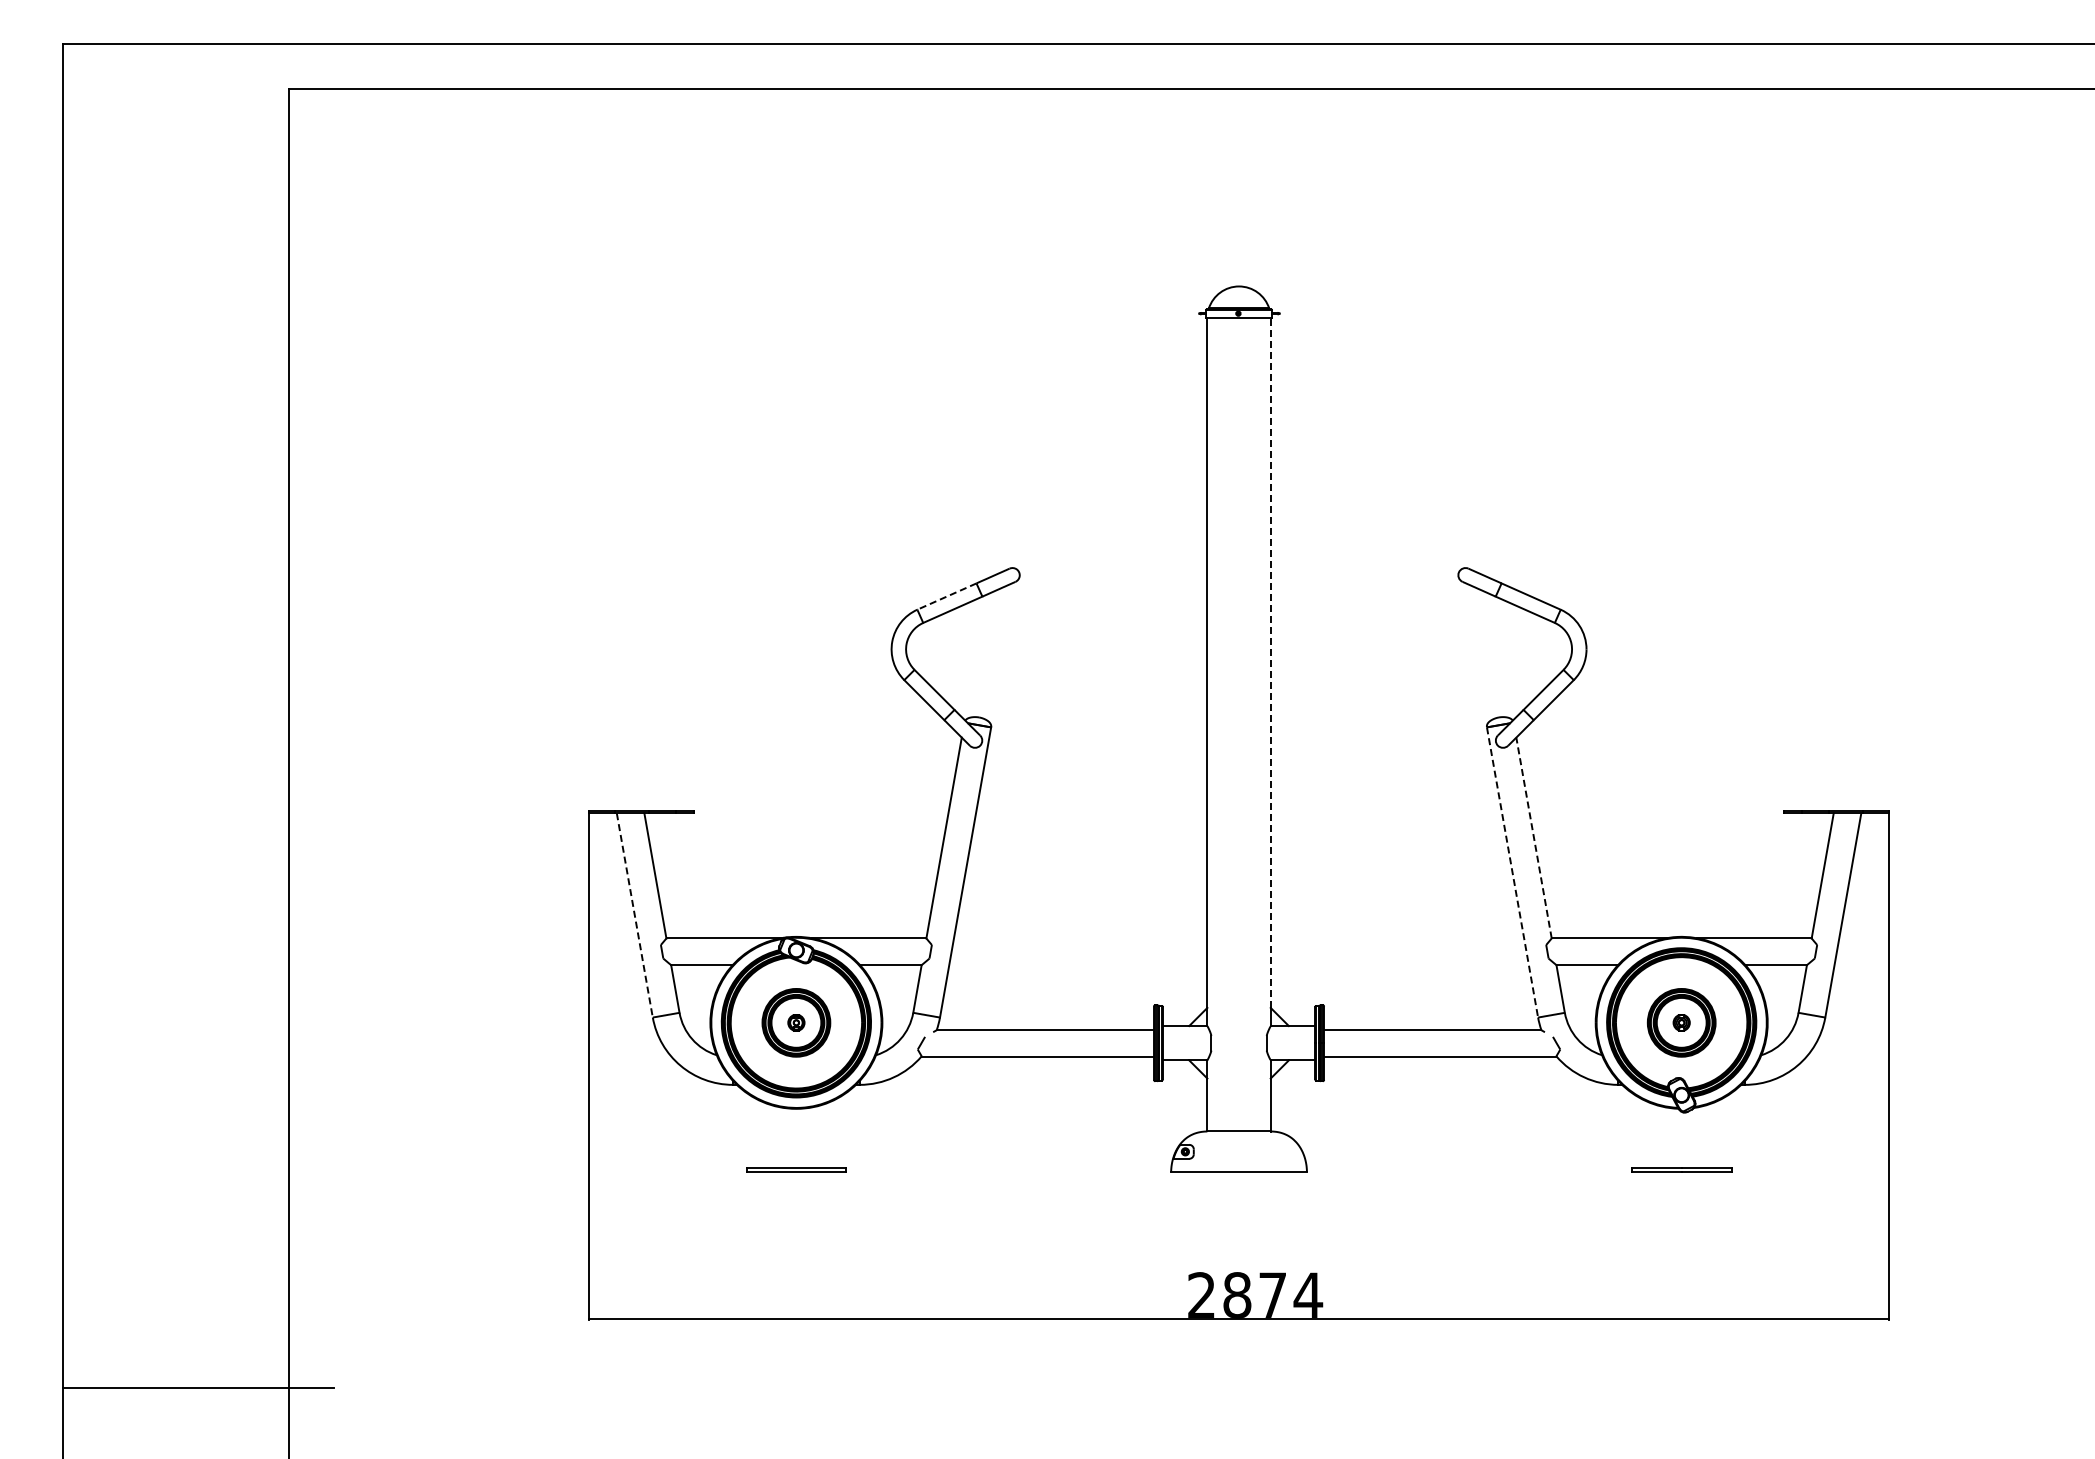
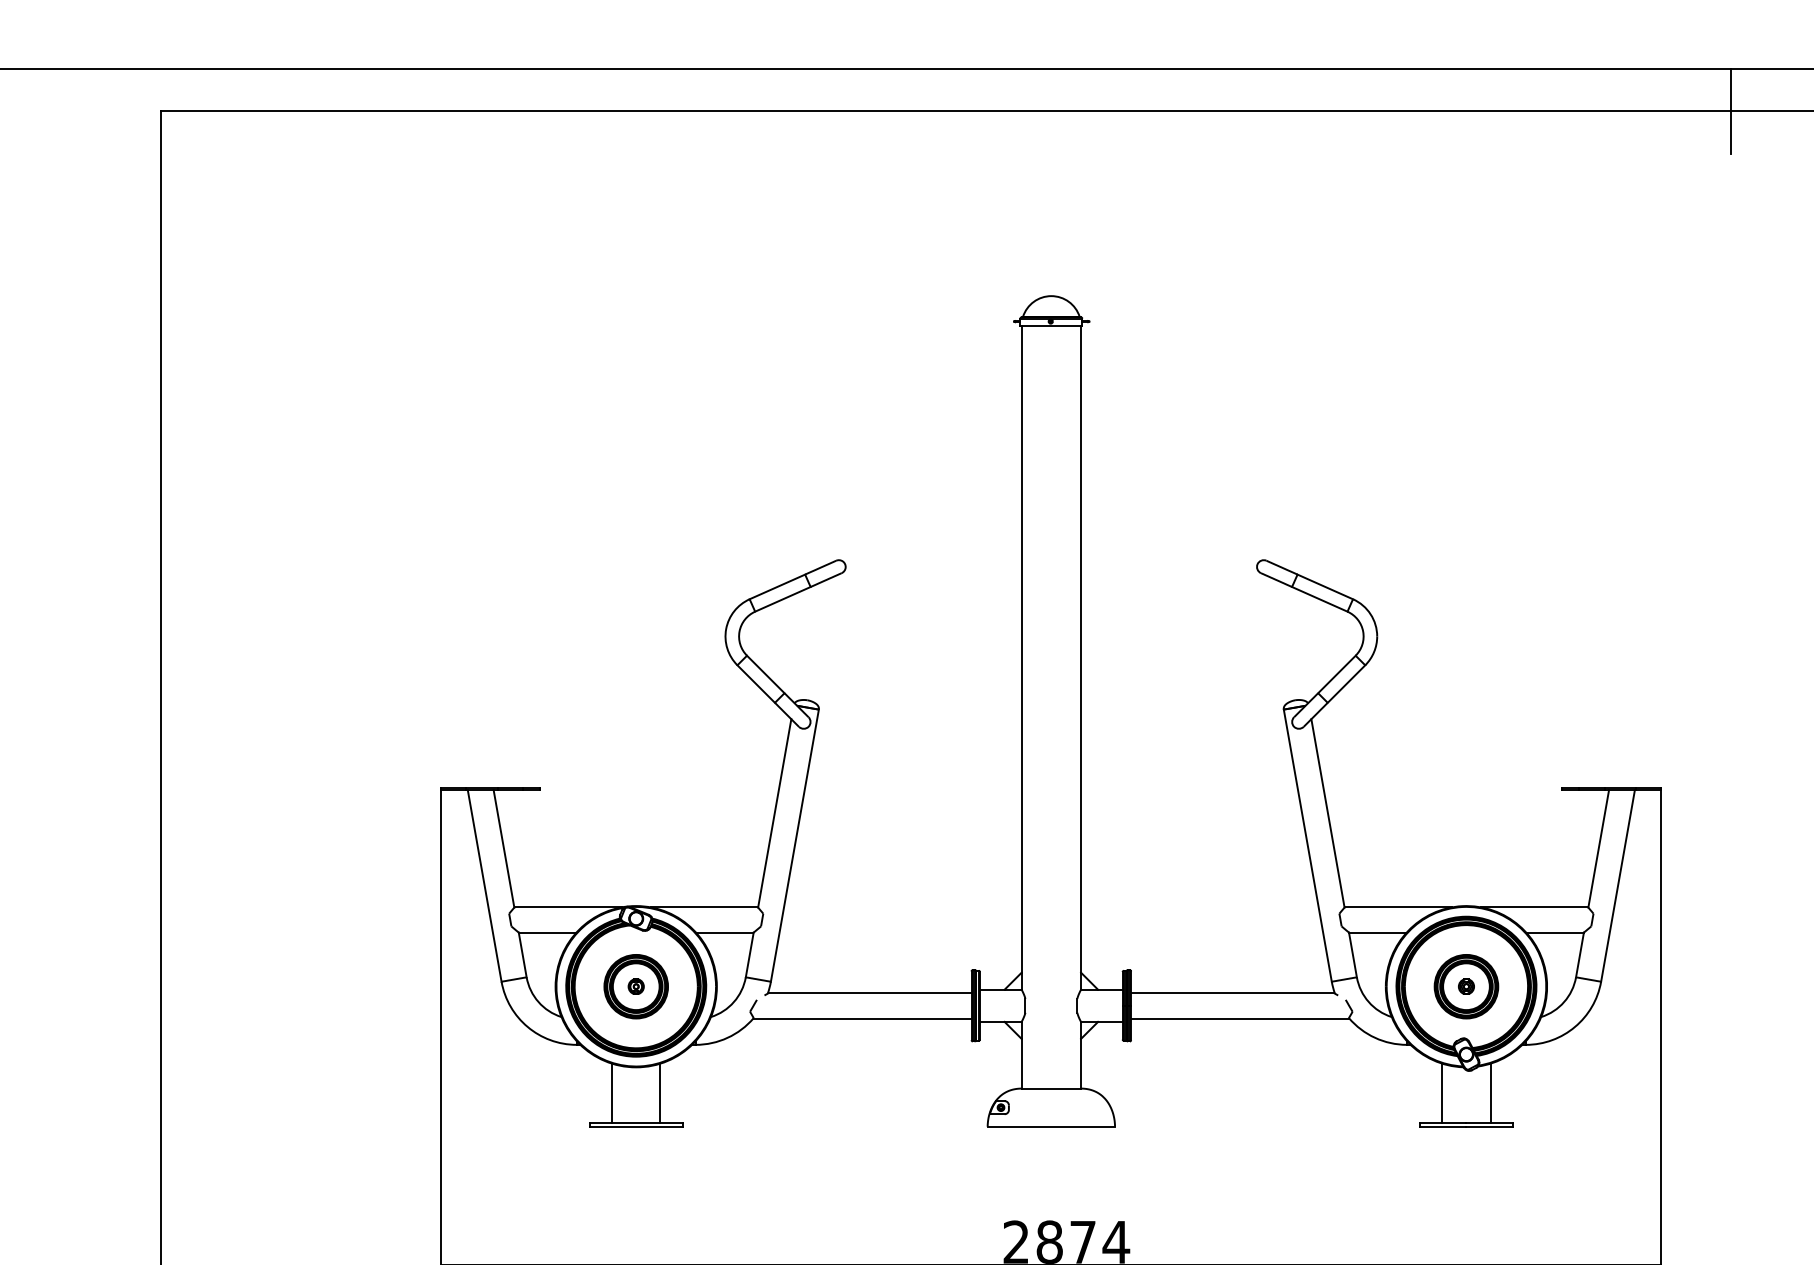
line: (1963, 88) -> (1730, 110), added
line: (946, 596) -> (776, 586), dashed -> solid
line: (1270, 663) -> (1080, 649), dashed -> solid
line: (1534, 838) -> (1328, 813), dashed -> solid
line: (1512, 872) -> (1307, 845), dashed -> solid
line: (634, 915) -> (484, 886), dashed -> solid
line: (770, 1135) -> (611, 1092), added
line: (822, 1135) -> (660, 1092), added
line: (1655, 1135) -> (1441, 1092), added
line: (1707, 1135) -> (1490, 1092), added

